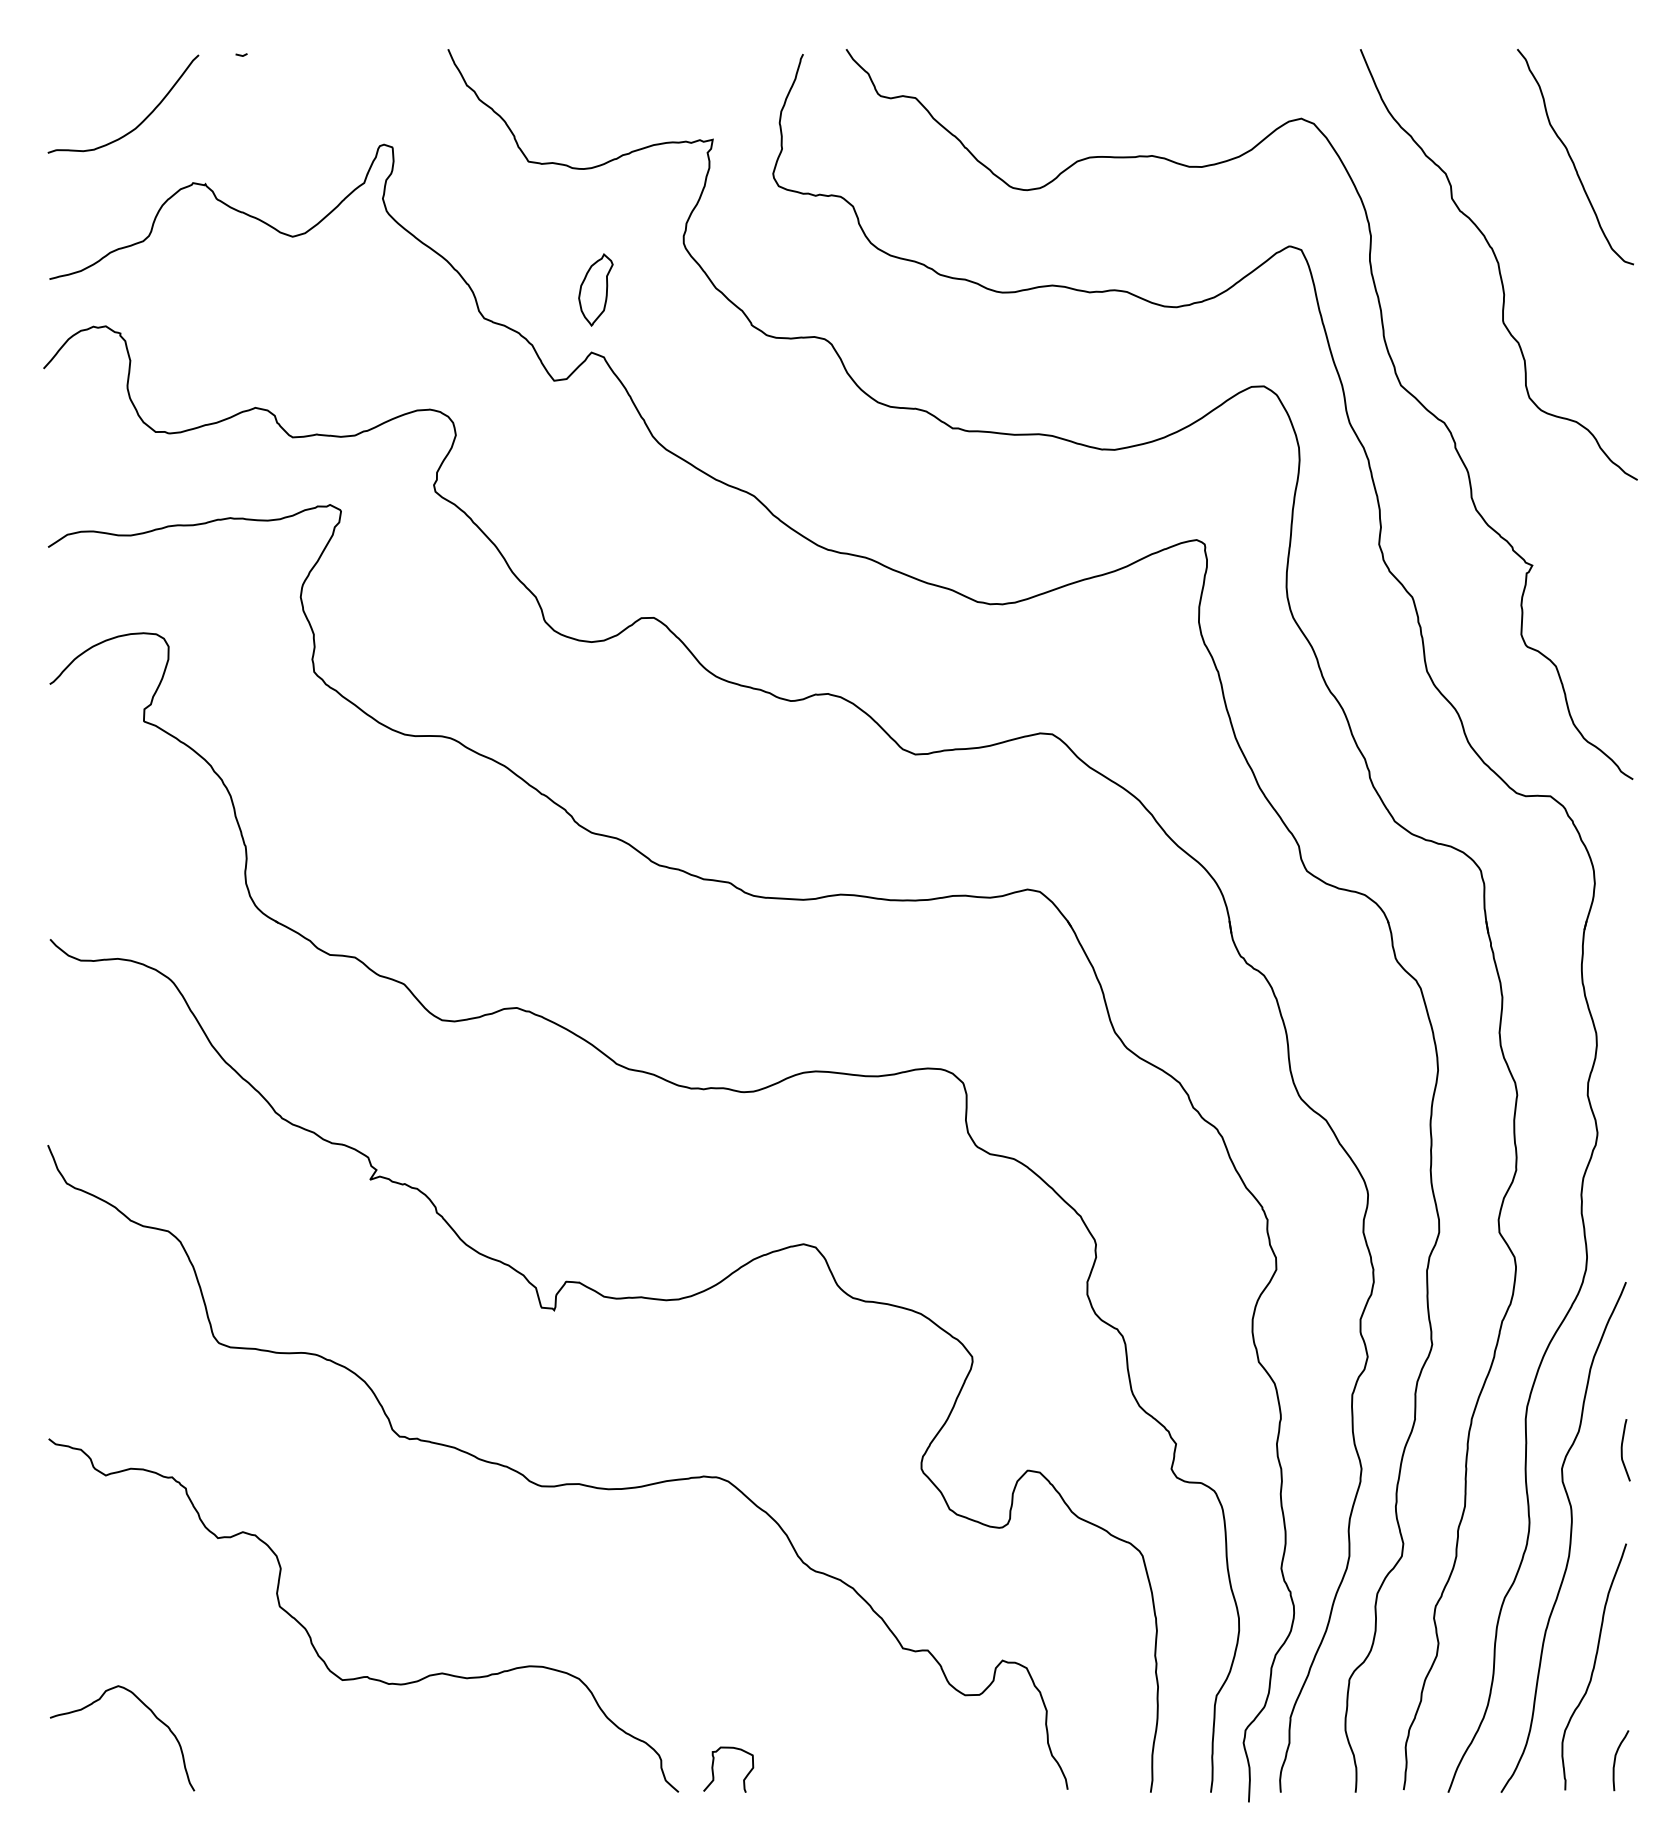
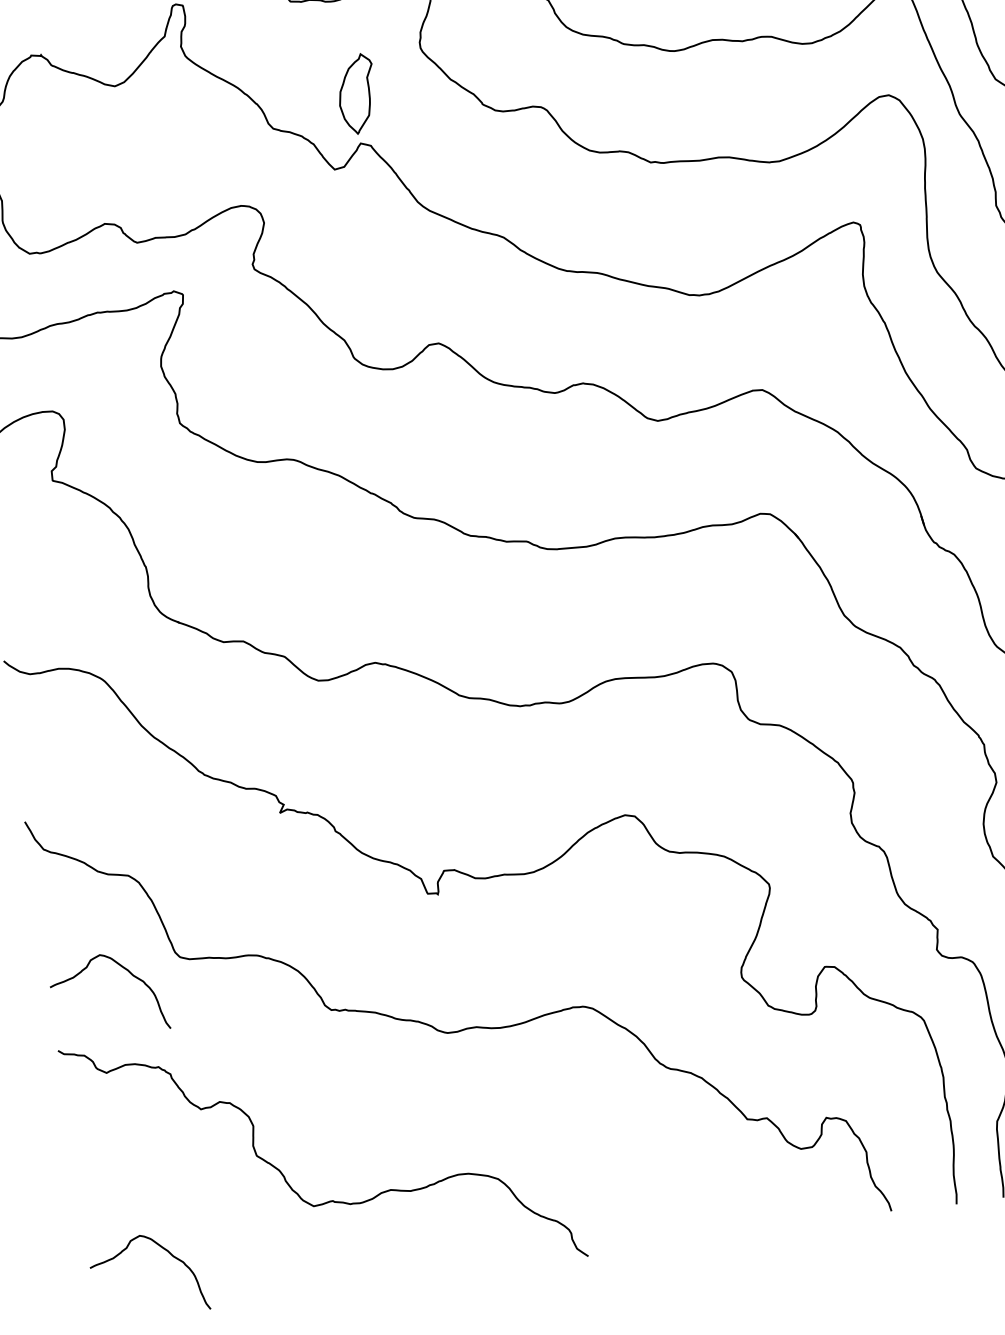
part: (595, 289) -> (356, 93), size x1.4
curve: (153, 1355) -> (130, 974), added
curve: (713, 1769) -> (613, 1234), removed

